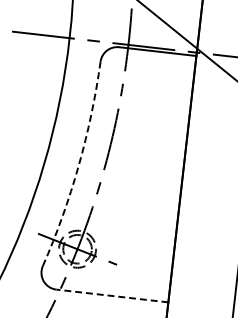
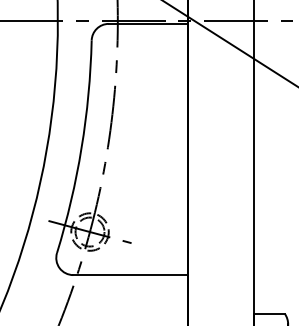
arc: (78, 165) -> (81, 147), dashed -> solid
line: (111, 296) -> (129, 275), dashed -> solid

